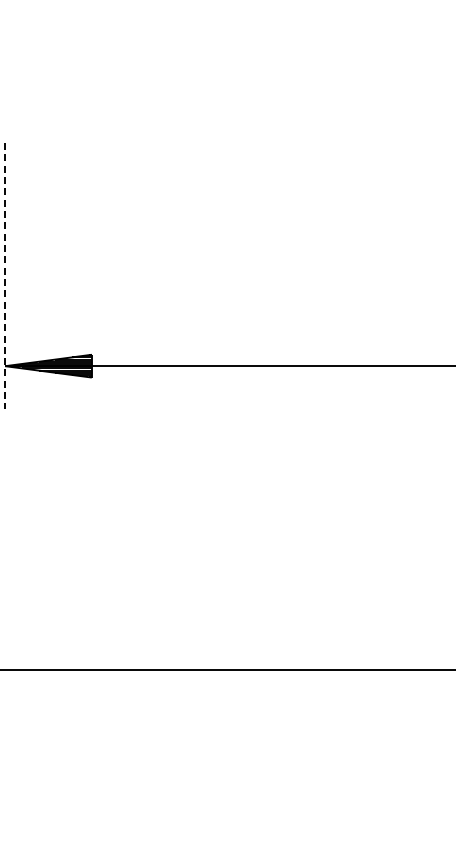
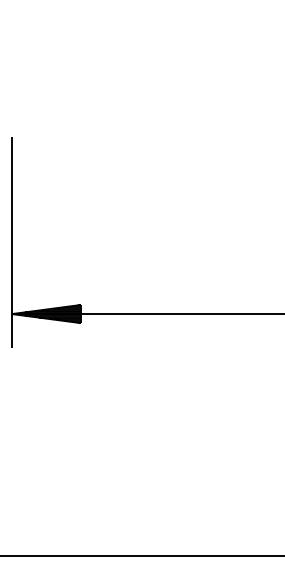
line: (5, 276) -> (12, 242), dashed -> solid

